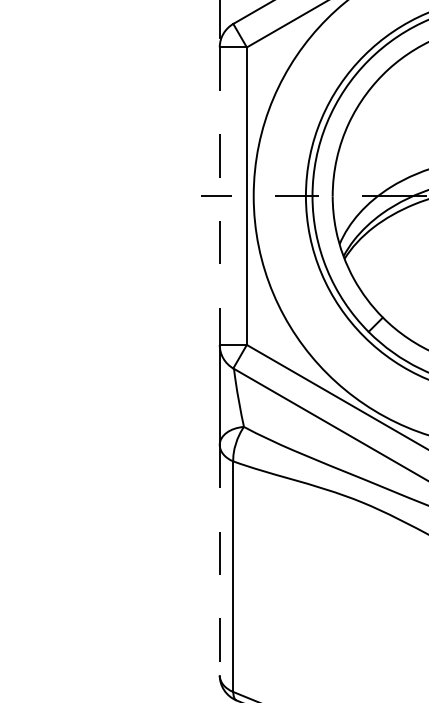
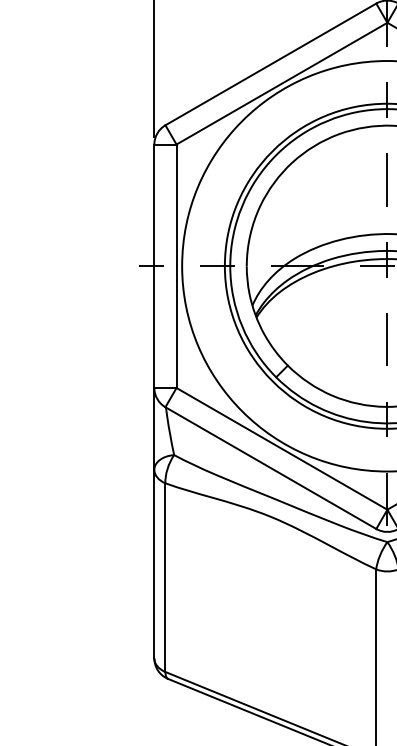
line: (219, 196) -> (154, 266), dashed -> solid
line: (219, 560) -> (154, 564), dashed -> solid

